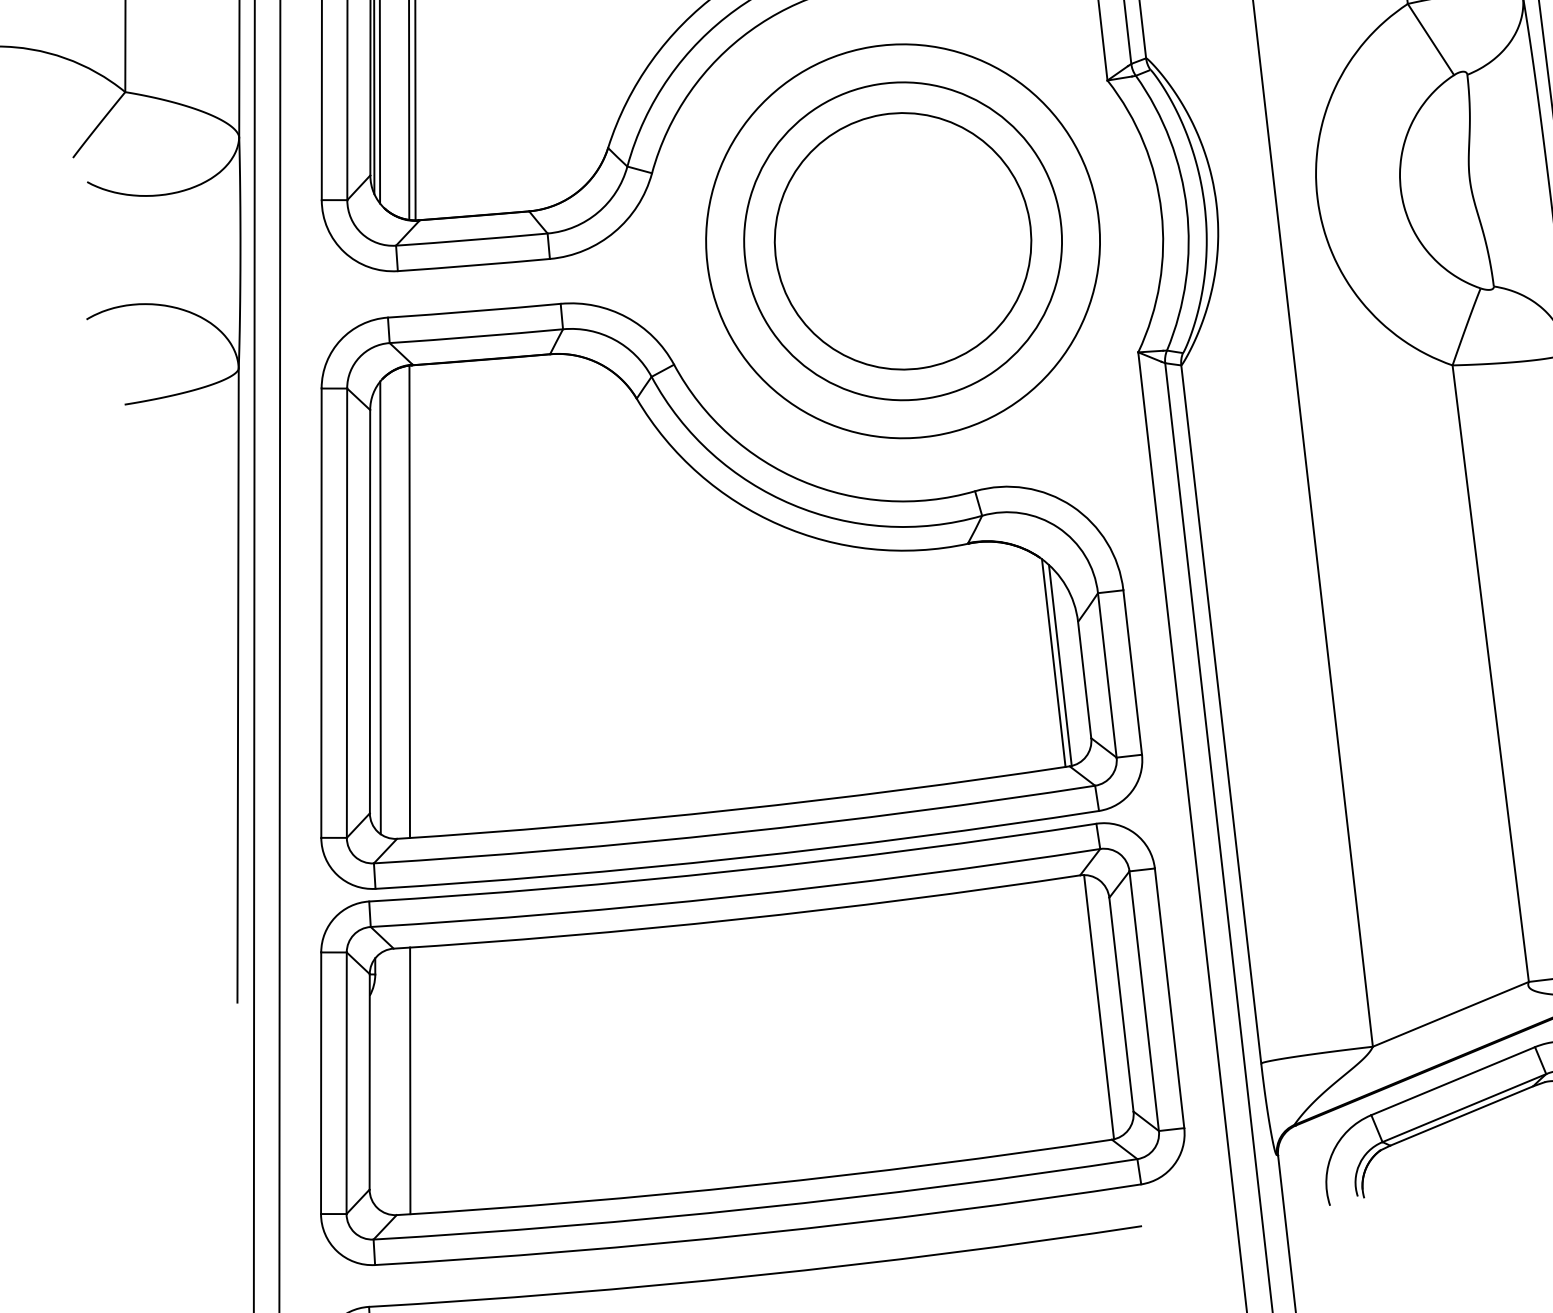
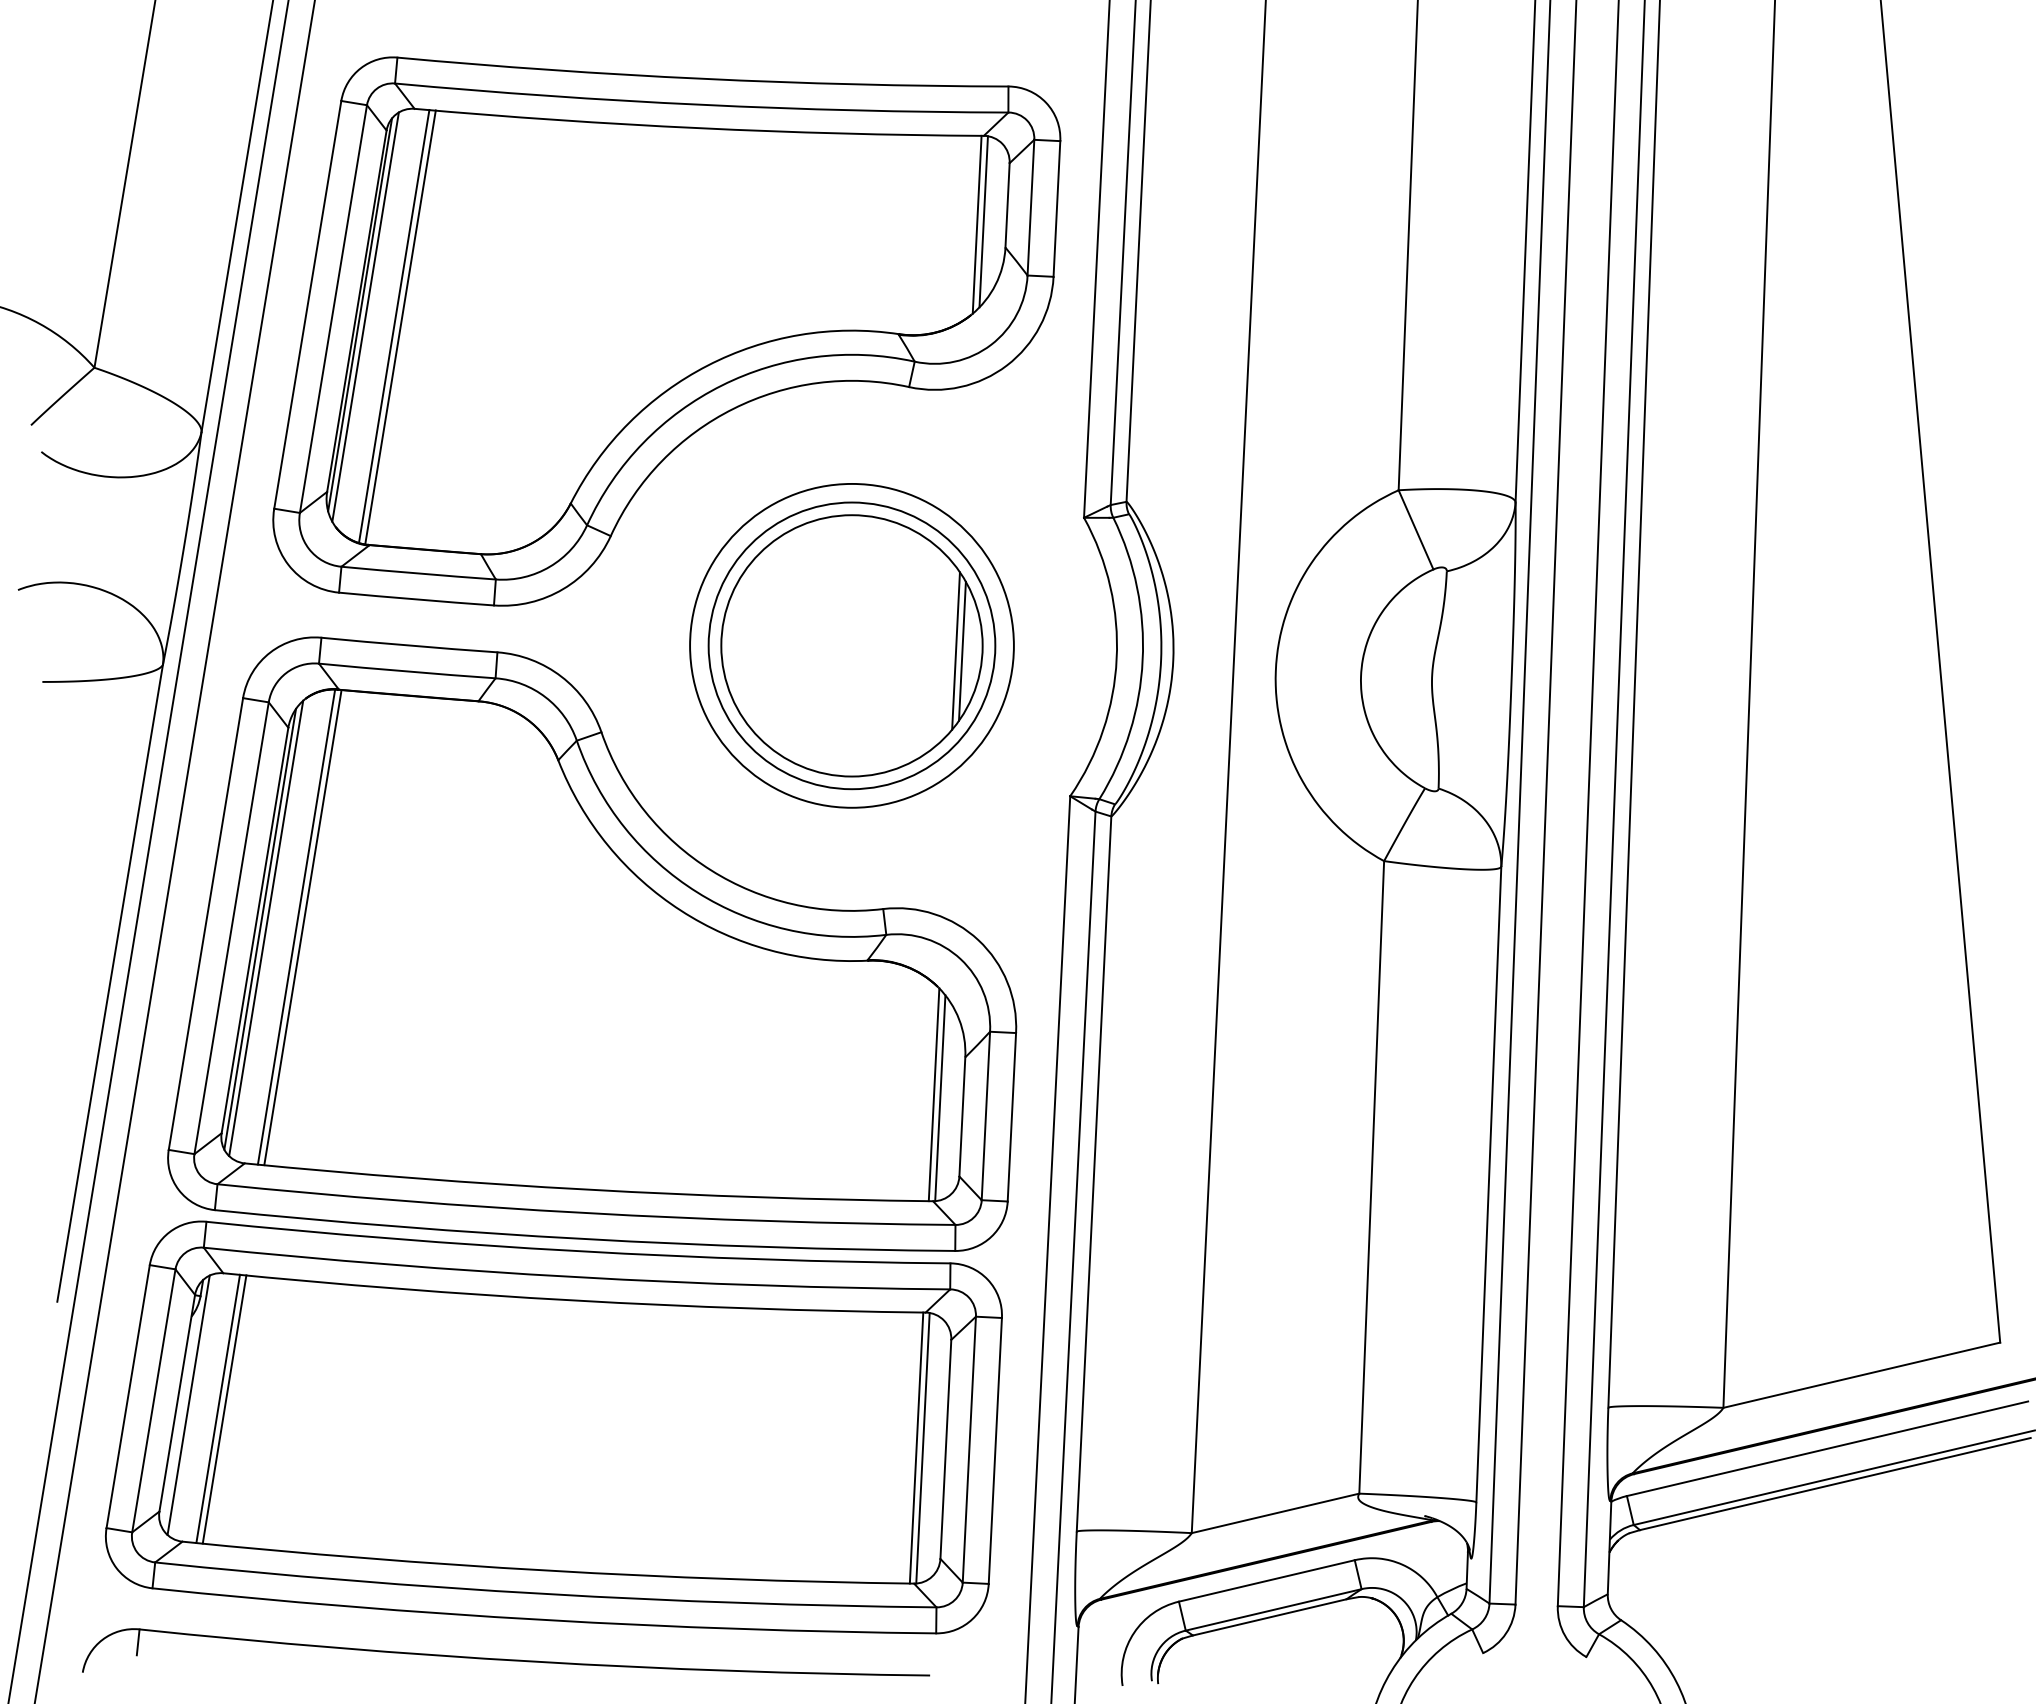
line: (1010, 228) -> (962, 650), added
line: (1004, 229) -> (955, 650), added
circle: (902, 241) -> (851, 645), size x0.71
line: (415, 601) -> (302, 927), added
line: (375, 608) -> (260, 928), added
line: (1092, 1007) -> (916, 1447), added
line: (416, 1080) -> (224, 1409), added
line: (380, 1081) -> (188, 1404), added

